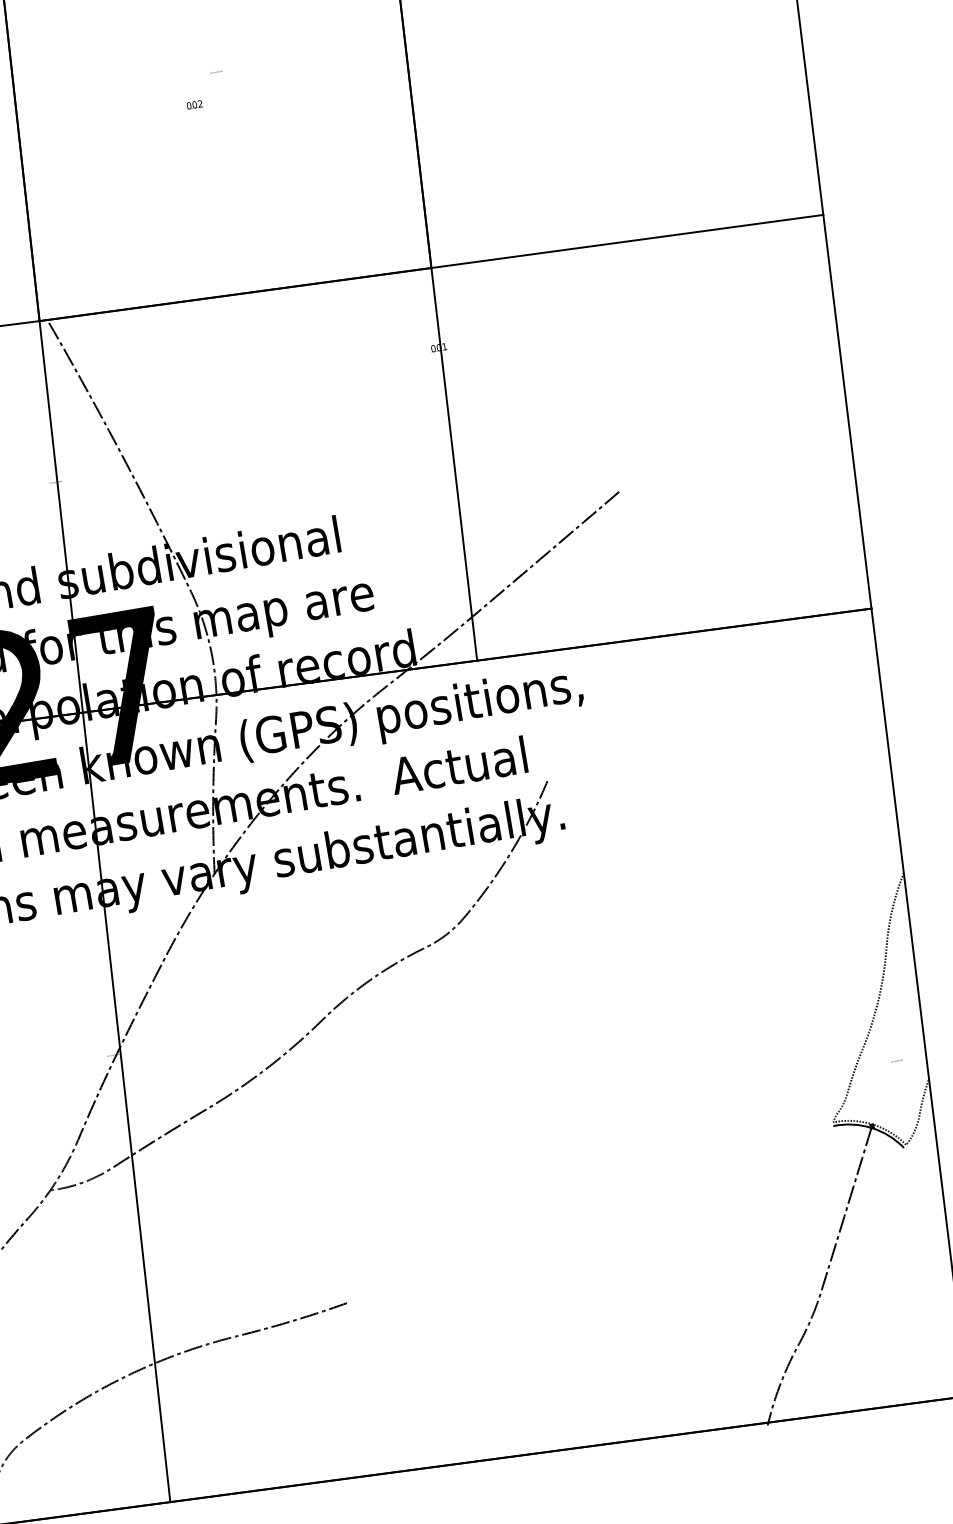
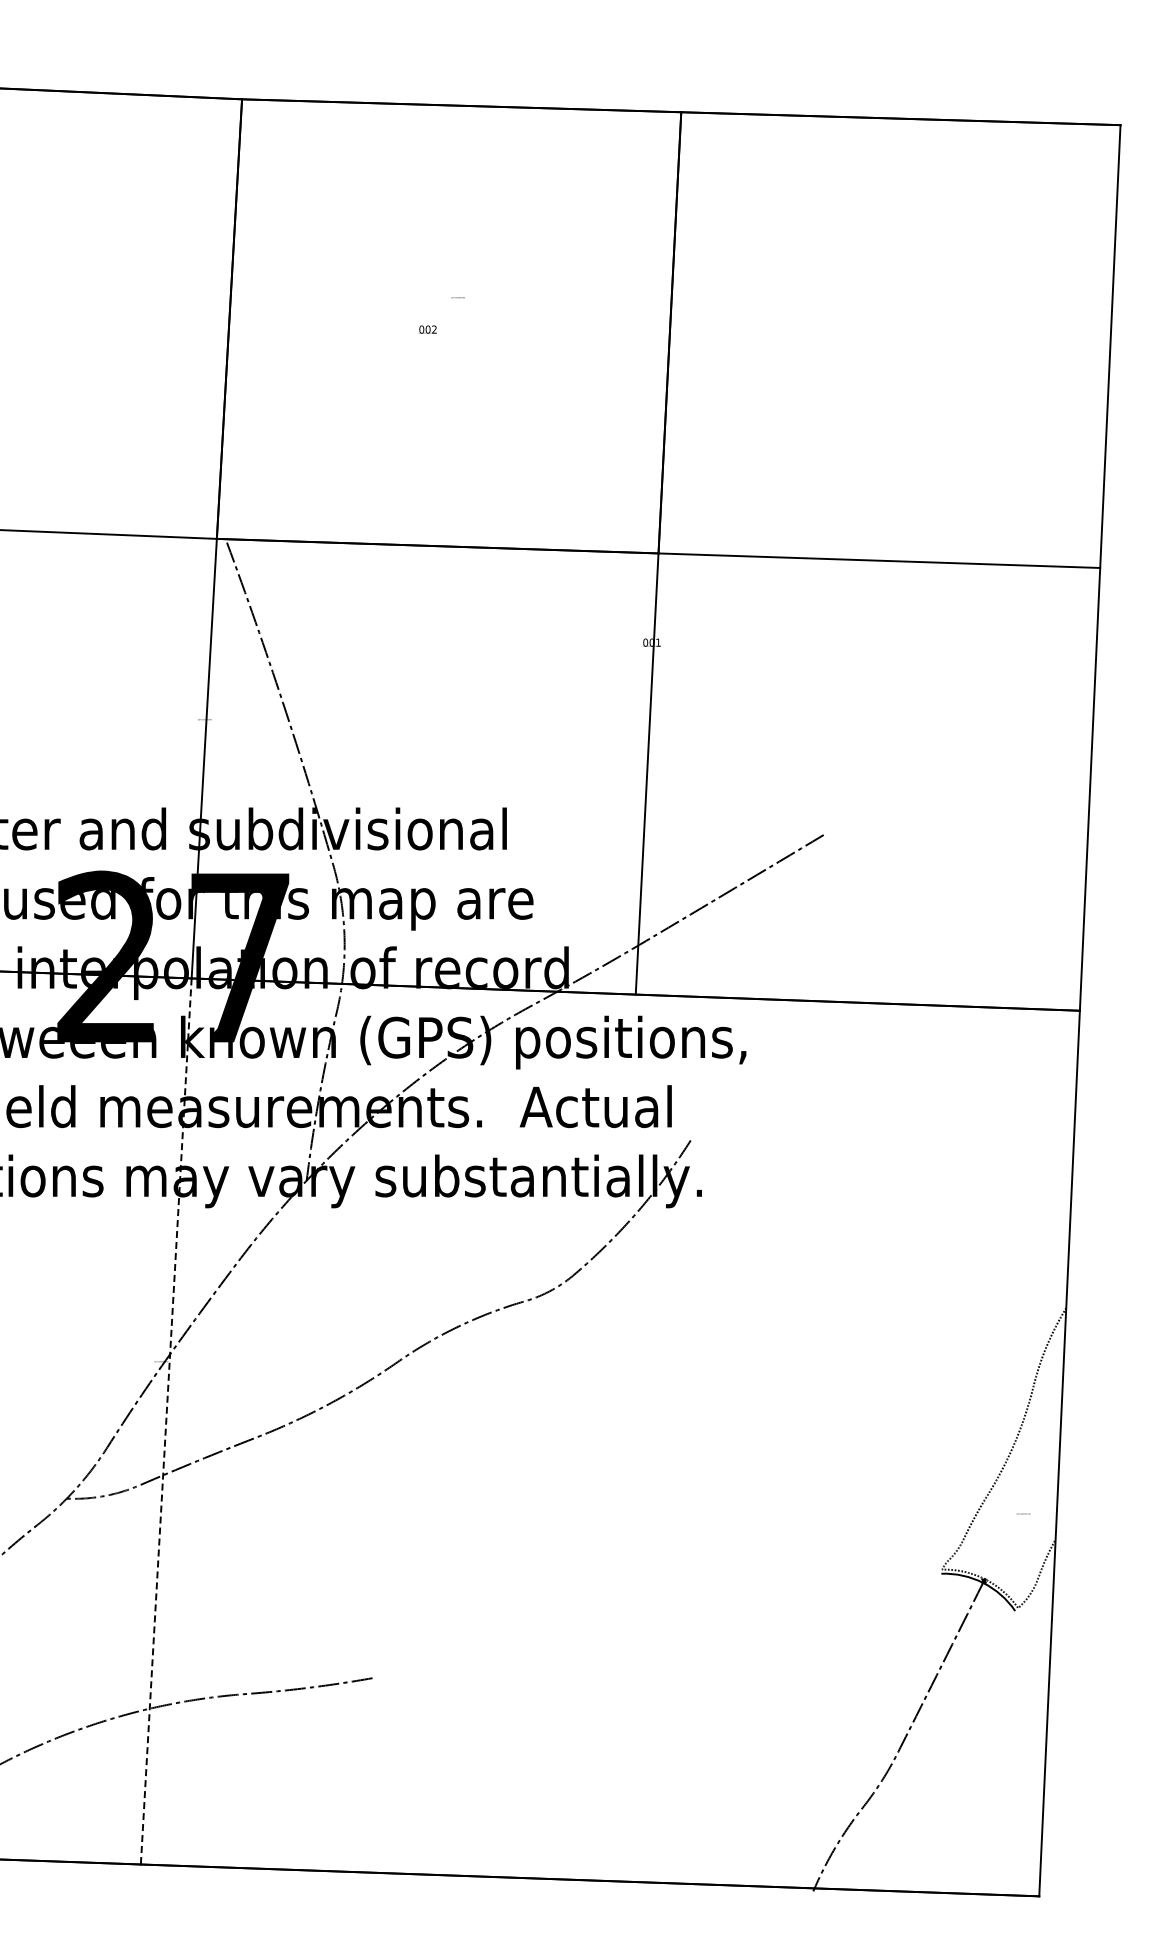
line: (126, 1107) -> (166, 1421), solid -> dashed

